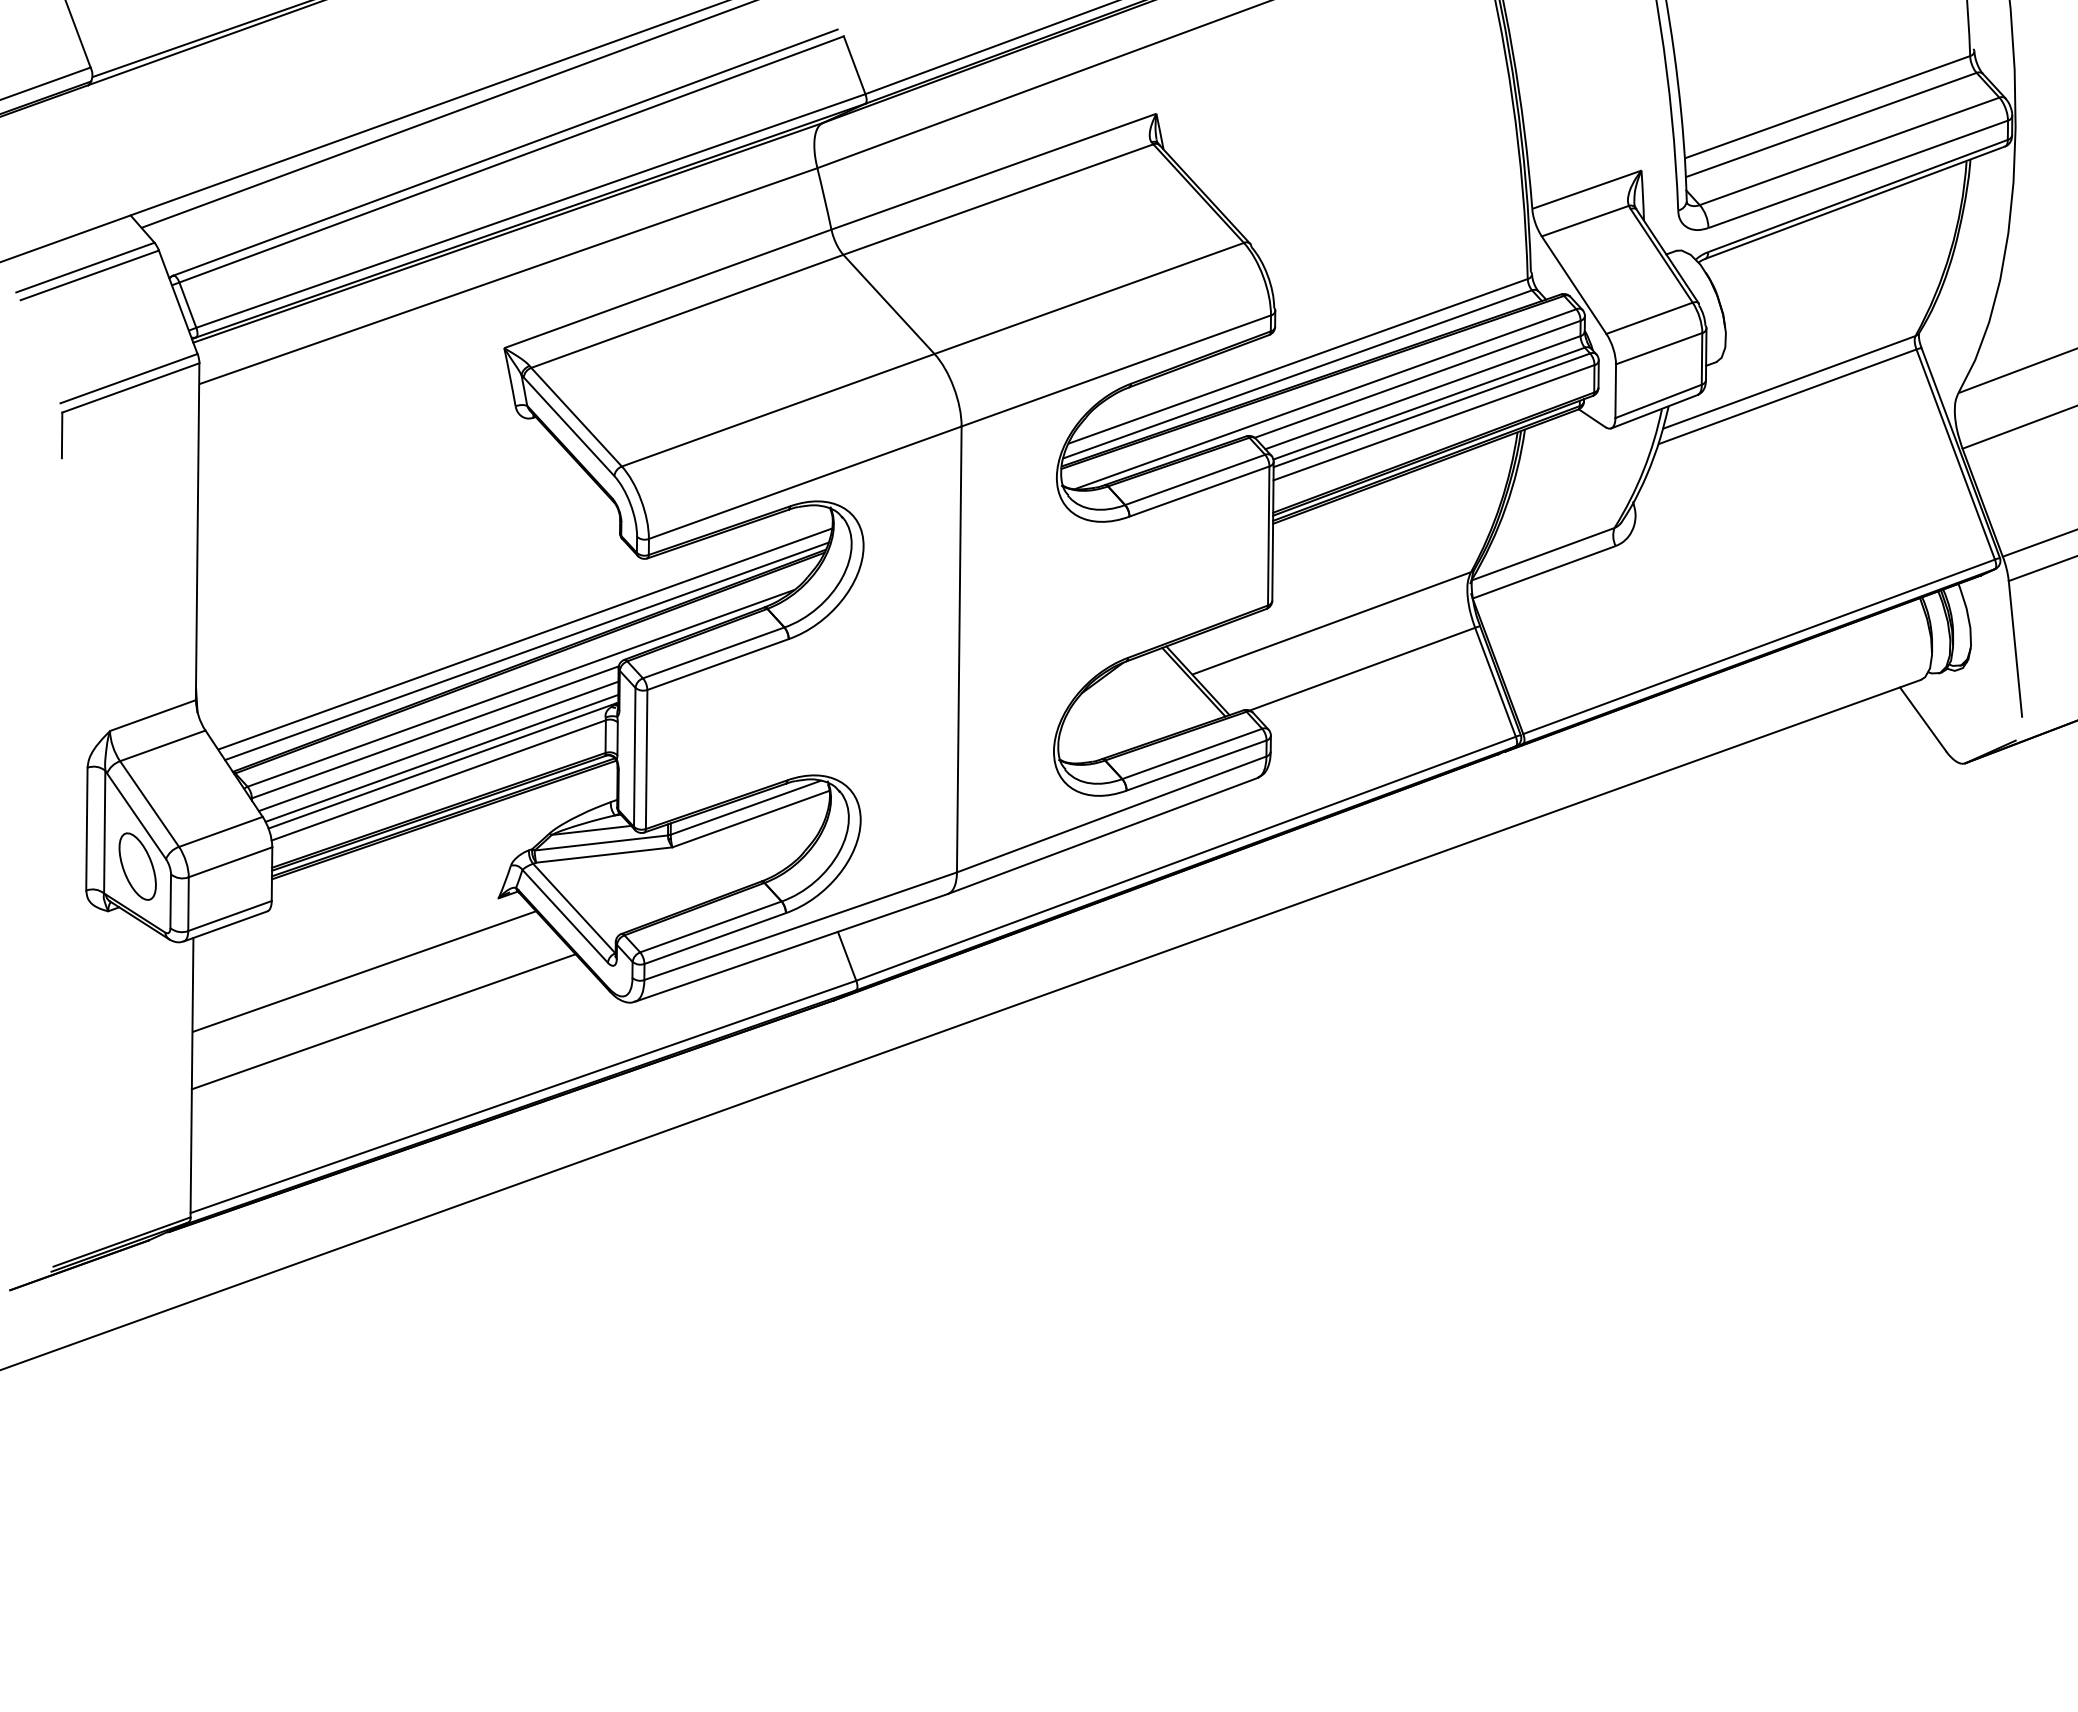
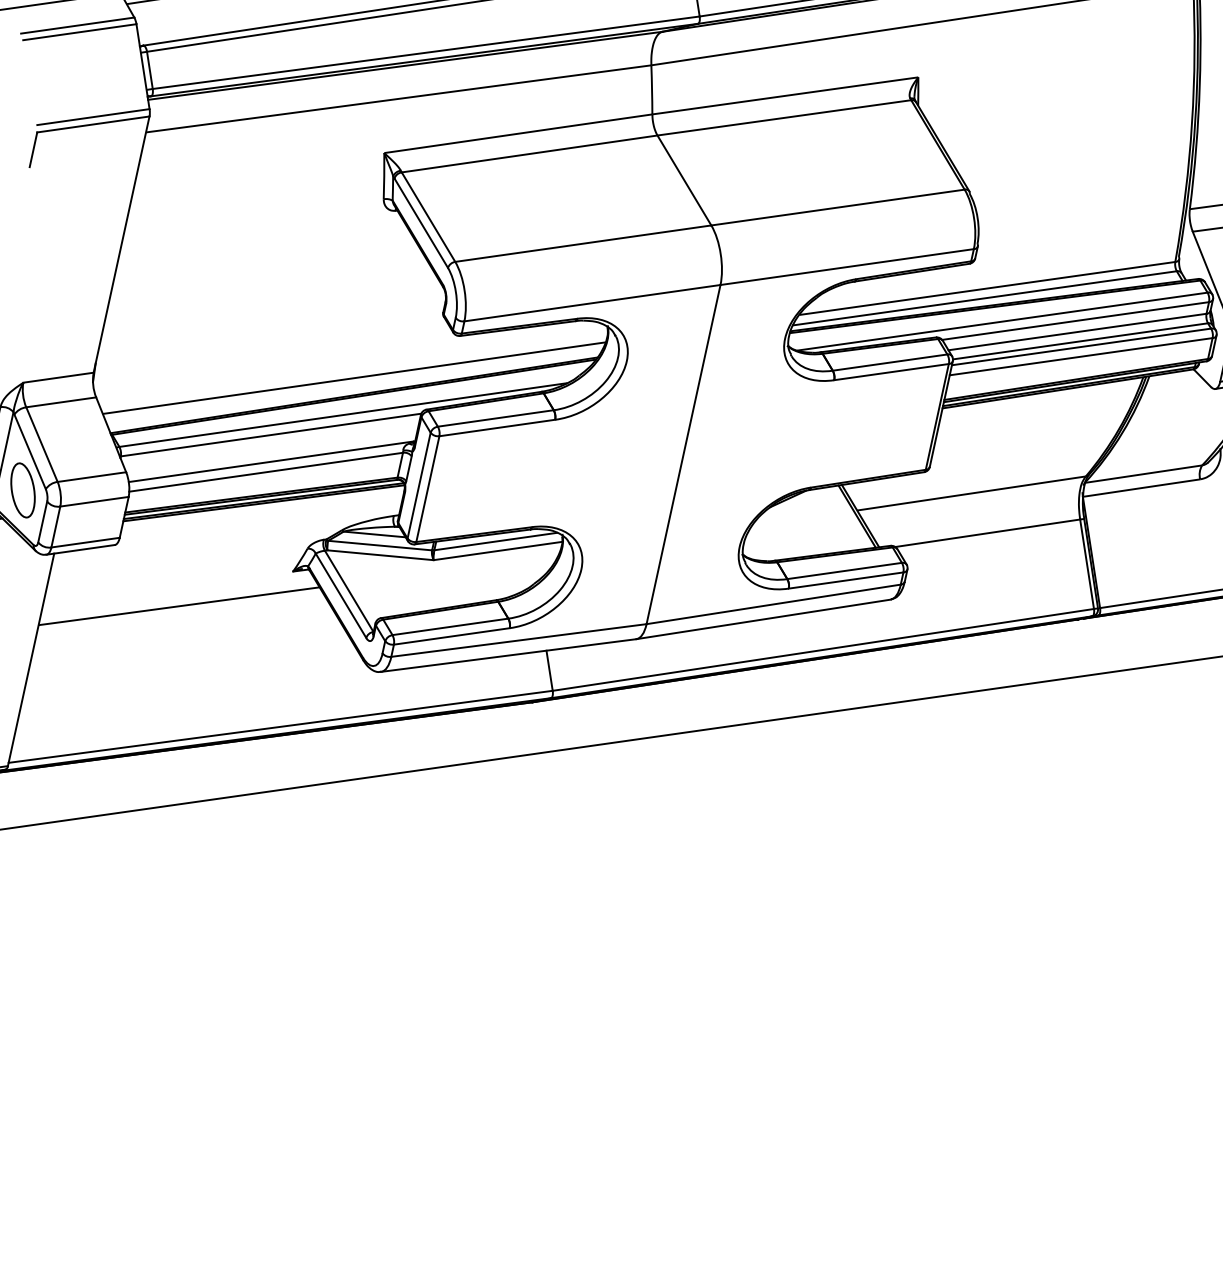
line: (526, 651) -> (353, 387), removed
line: (438, 746) -> (271, 446), removed
line: (441, 757) -> (271, 455), removed
line: (383, 1021) -> (185, 647), removed

